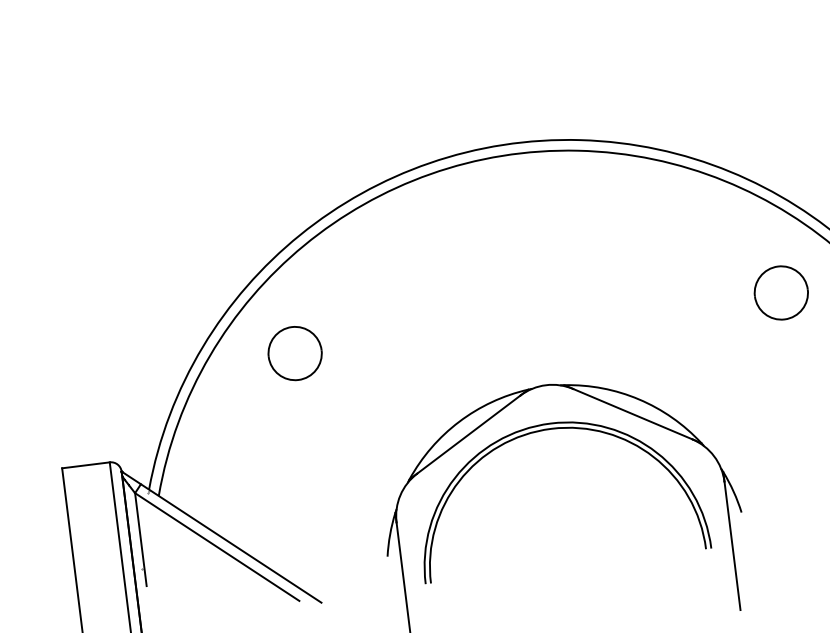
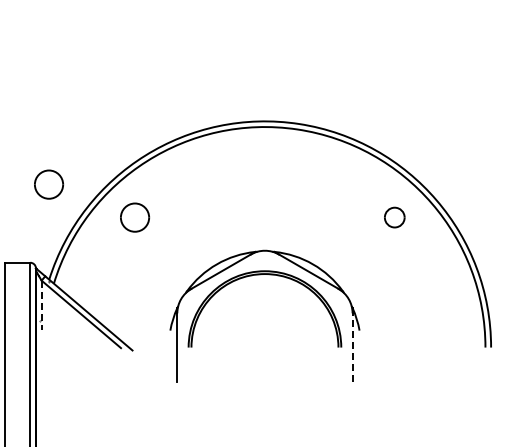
part: (780, 292) -> (394, 217), size x0.7
part: (125, 311) -> (48, 184), added
line: (140, 539) -> (41, 305), solid -> dashed
line: (732, 545) -> (352, 347), solid -> dashed

